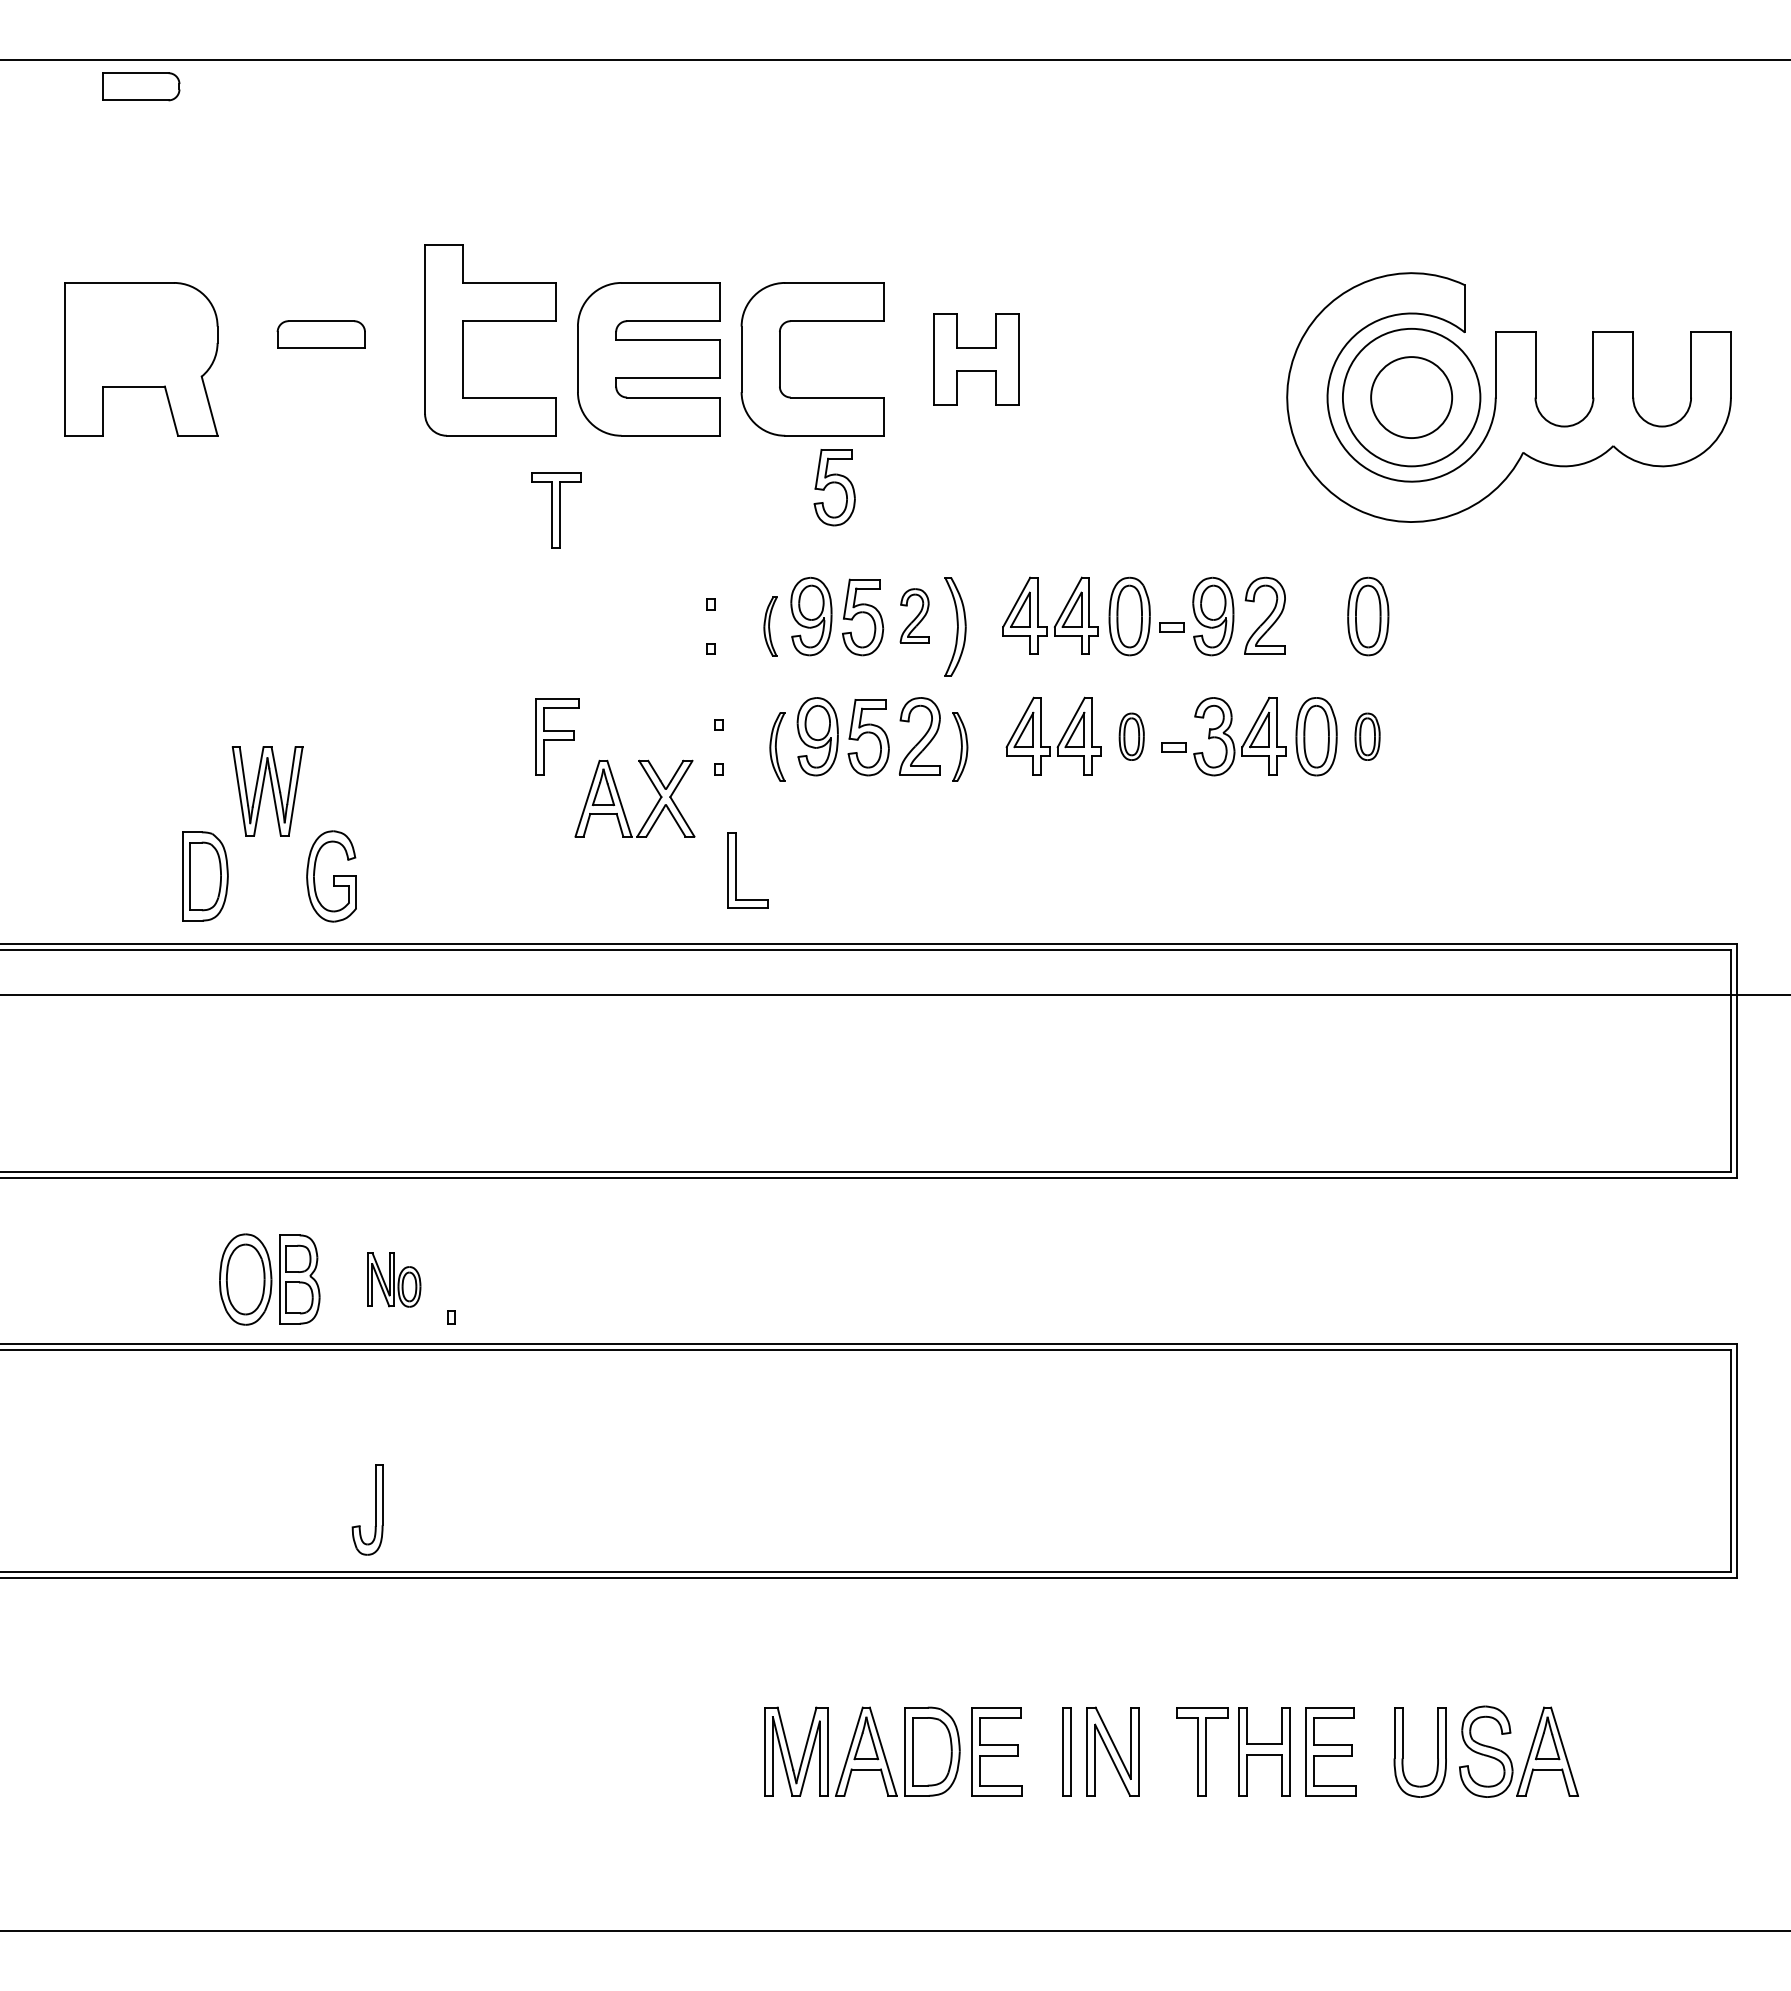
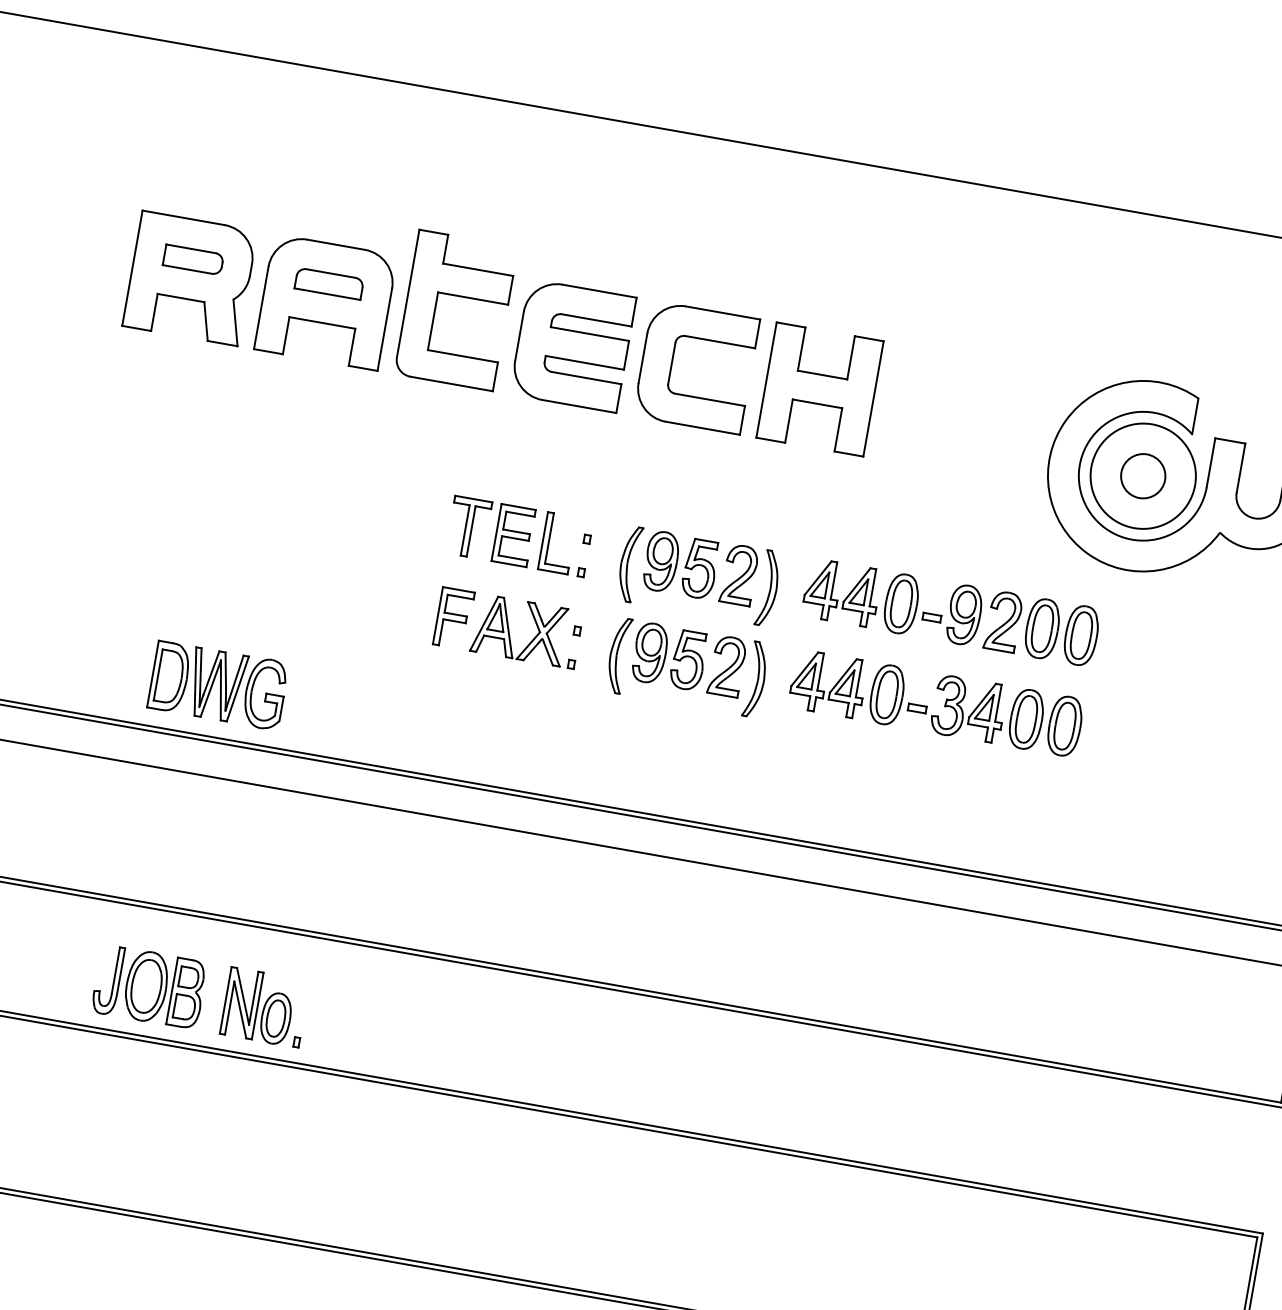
part: (141, 86) -> (193, 259), moved
part: (321, 359) -> (326, 302), added
part: (975, 359) -> (819, 389), size x1.67
circle: (1411, 397) -> (1143, 476), size x0.71
part: (834, 487) -> (695, 467), removed
part: (556, 510) -> (469, 527), moved
part: (914, 615) -> (739, 574), size x1.43
part: (615, 616) -> (513, 535), added
part: (1316, 616) -> (1042, 628), added
part: (770, 626) -> (629, 563), size x1.67
part: (1131, 736) -> (886, 694), size x1.67
part: (1367, 736) -> (1064, 725), size x1.67
part: (777, 746) -> (618, 655), size x1.43
part: (960, 746) -> (756, 679), size x1.43
part: (267, 791) -> (216, 685), moved
part: (621, 801) -> (509, 630), moved
part: (736, 870) -> (549, 541), moved
part: (394, 1279) -> (258, 1006), size x1.67
part: (375, 1509) -> (113, 980), moved

